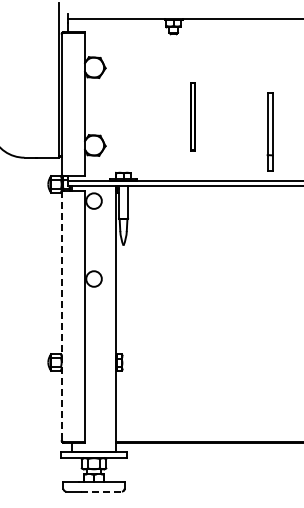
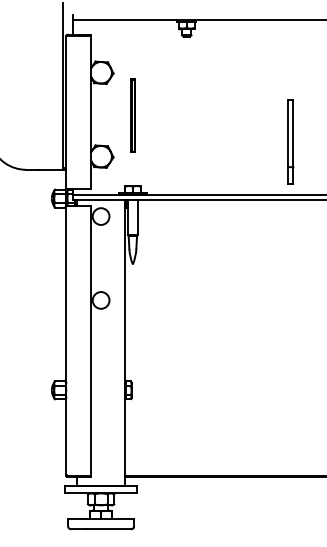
part: (192, 116) -> (132, 115), moved
line: (61, 315) -> (66, 339), dashed -> solid
line: (101, 491) -> (109, 529), dashed -> solid

